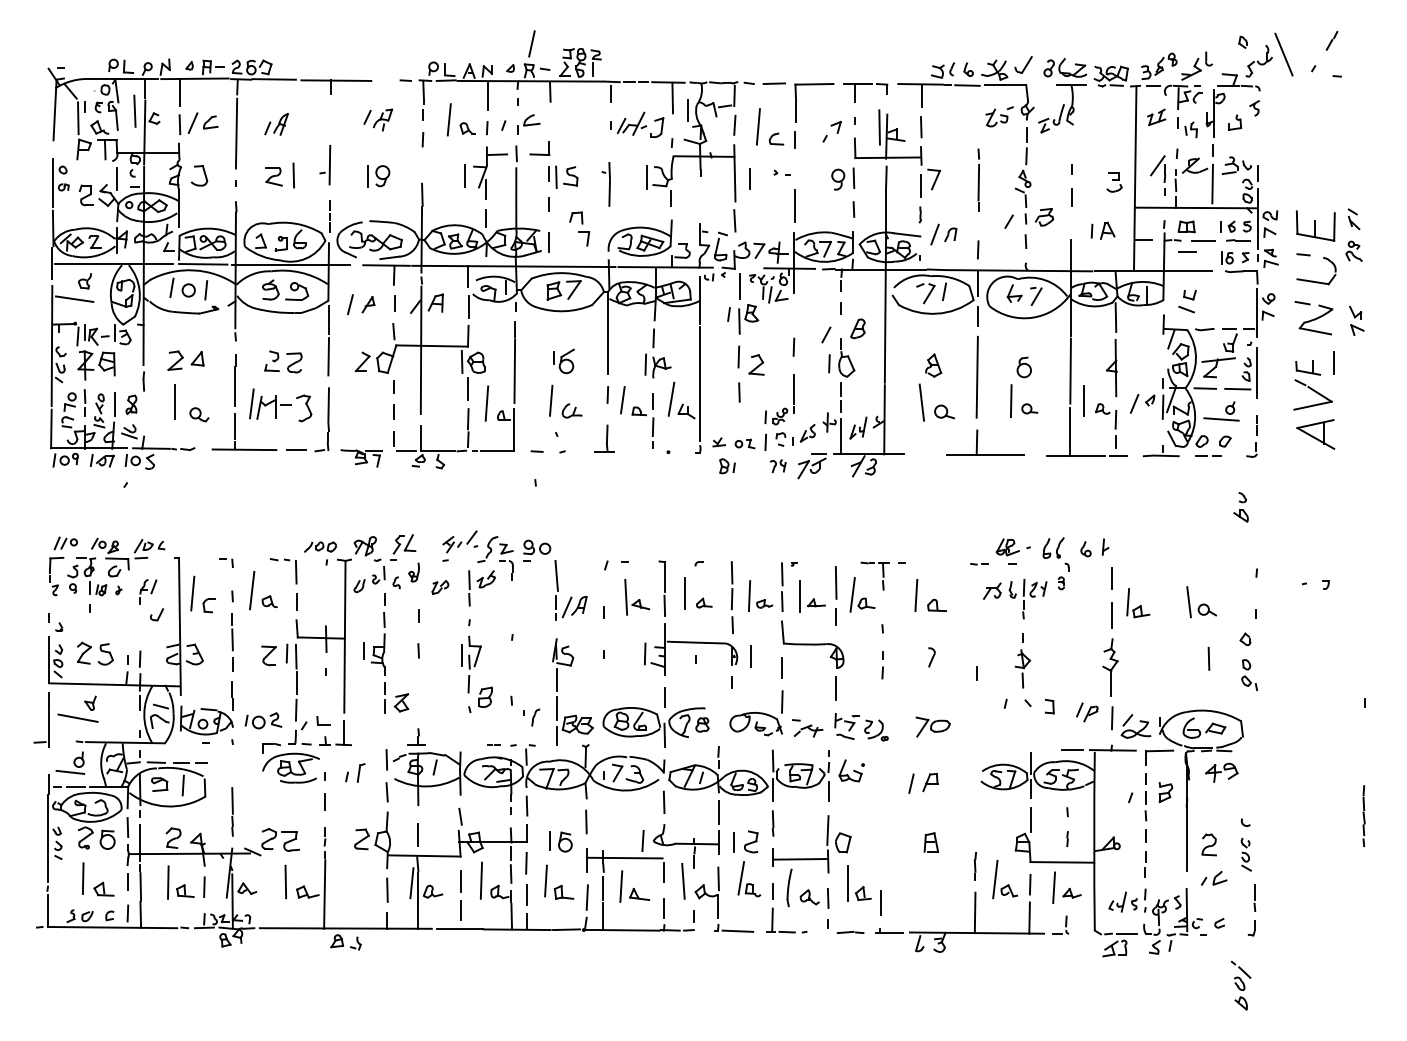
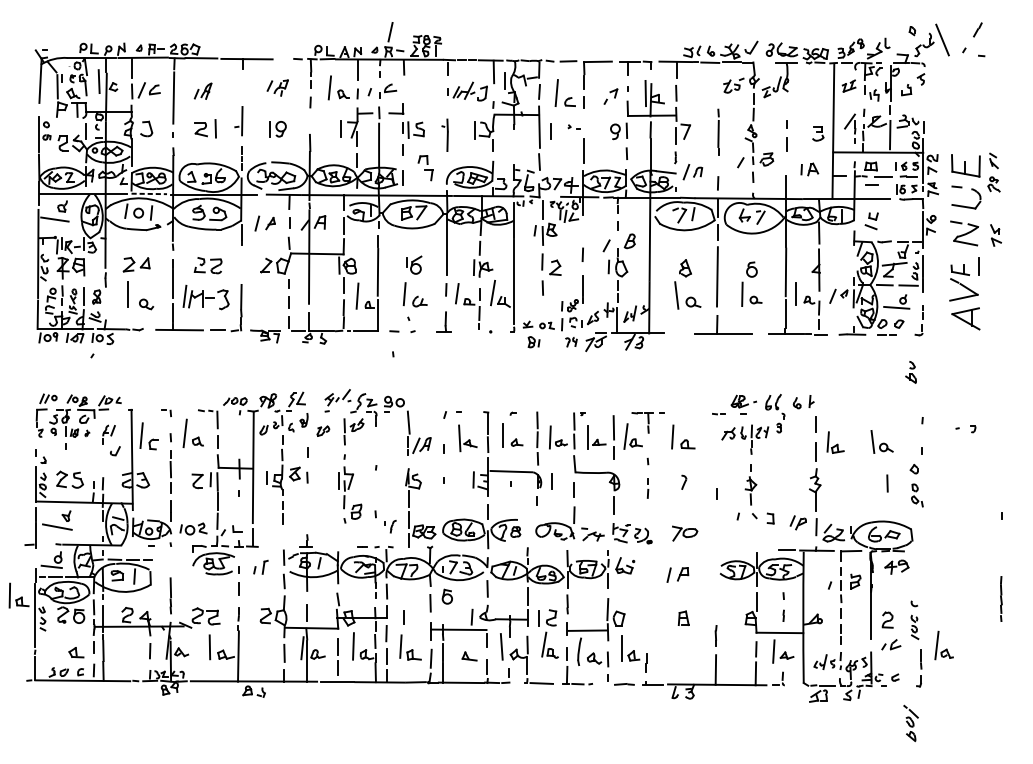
line: (203, 264) -> (149, 194), solid -> dashed
line: (328, 356) -> (241, 261), removed
part: (401, 702) -> (294, 473), moved
part: (565, 841) -> (447, 596), moved
line: (82, 878) -> (60, 644), removed
part: (1004, 879) -> (943, 645), moved
part: (180, 882) -> (18, 595), moved
line: (621, 886) -> (456, 650), removed

